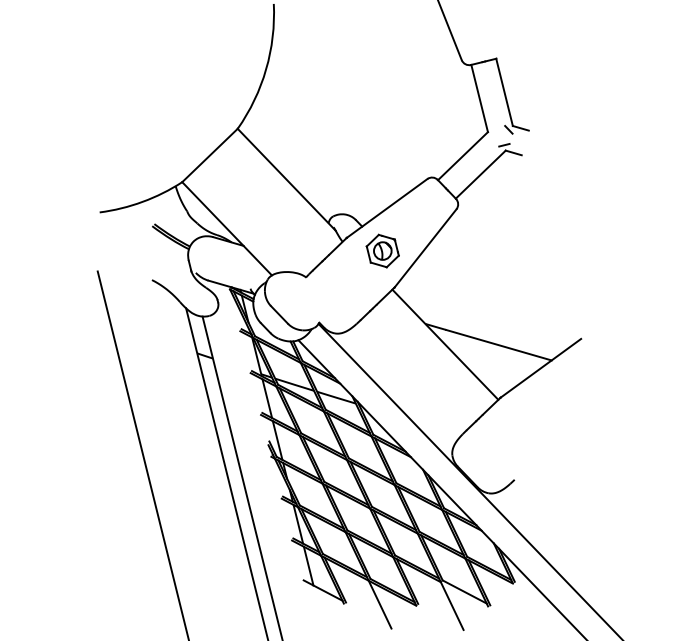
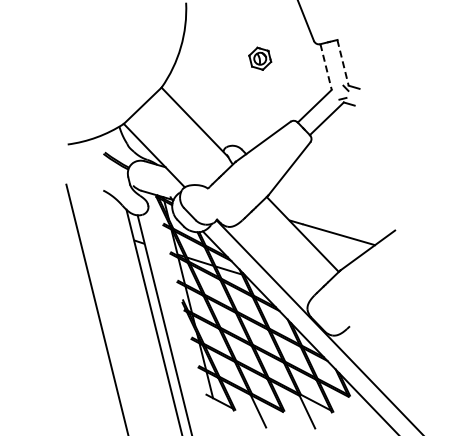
line: (505, 91) -> (343, 62), solid -> dashed
line: (480, 99) -> (326, 67), solid -> dashed
part: (383, 250) -> (260, 58), moved

